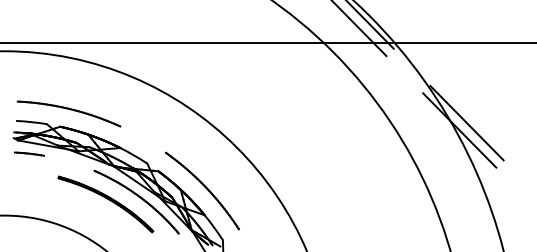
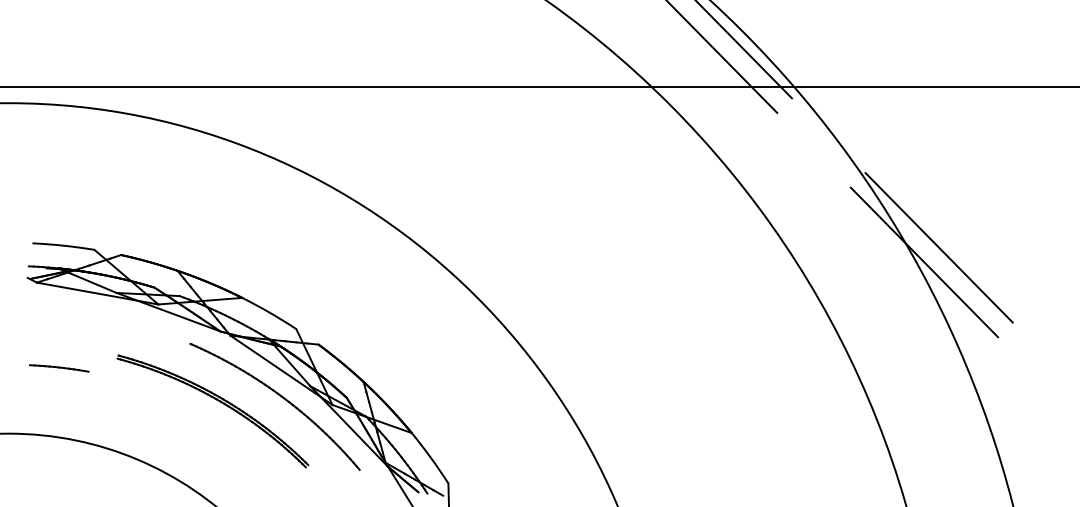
part: (68, 113) -> (137, 228), removed
line: (29, 153) -> (59, 367), moved
part: (202, 190) -> (407, 383), removed

